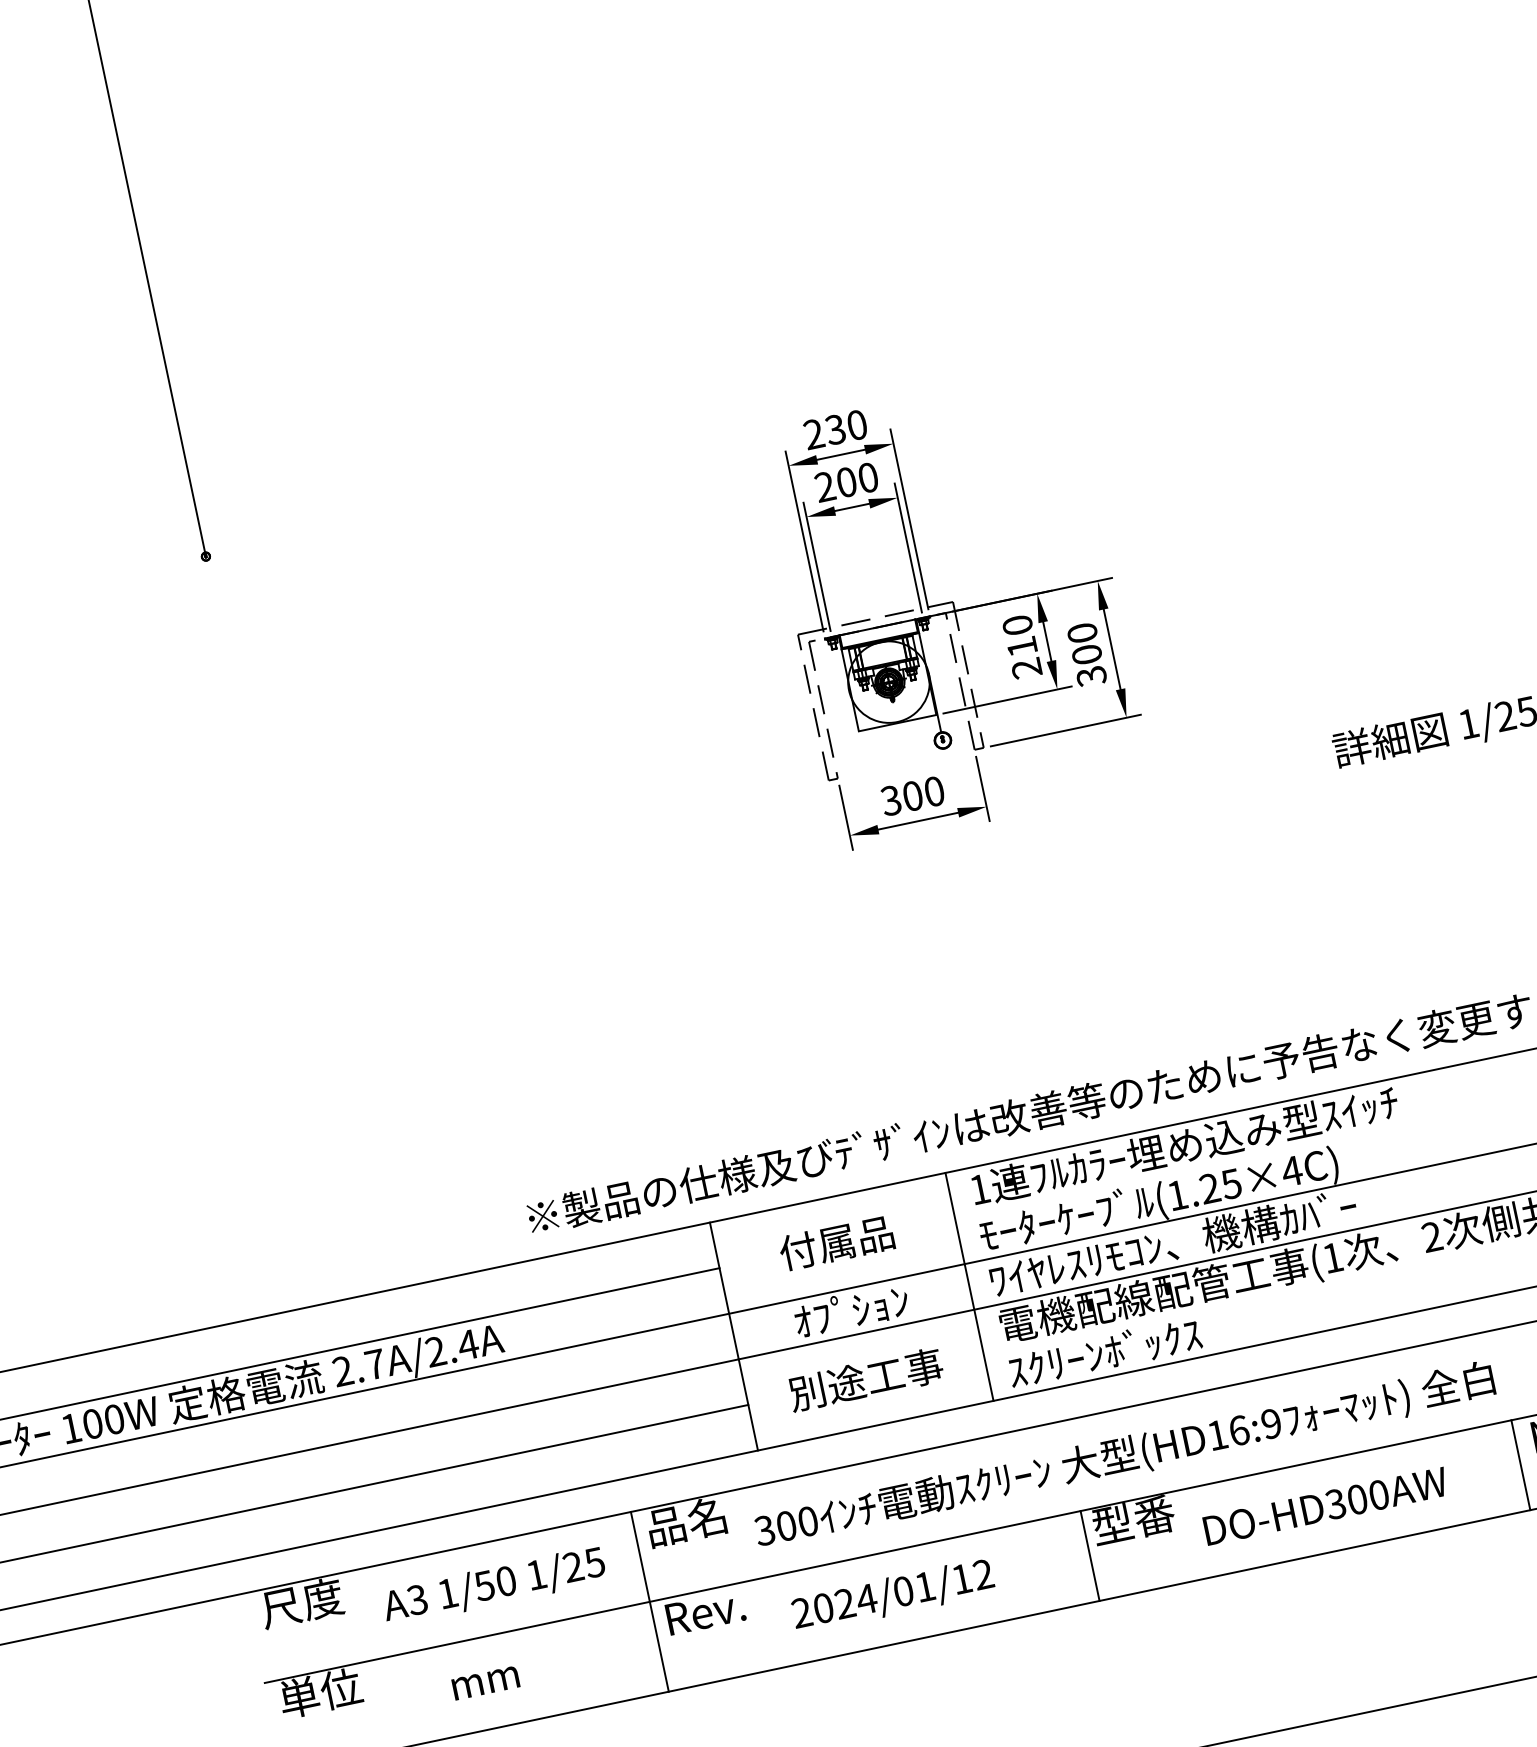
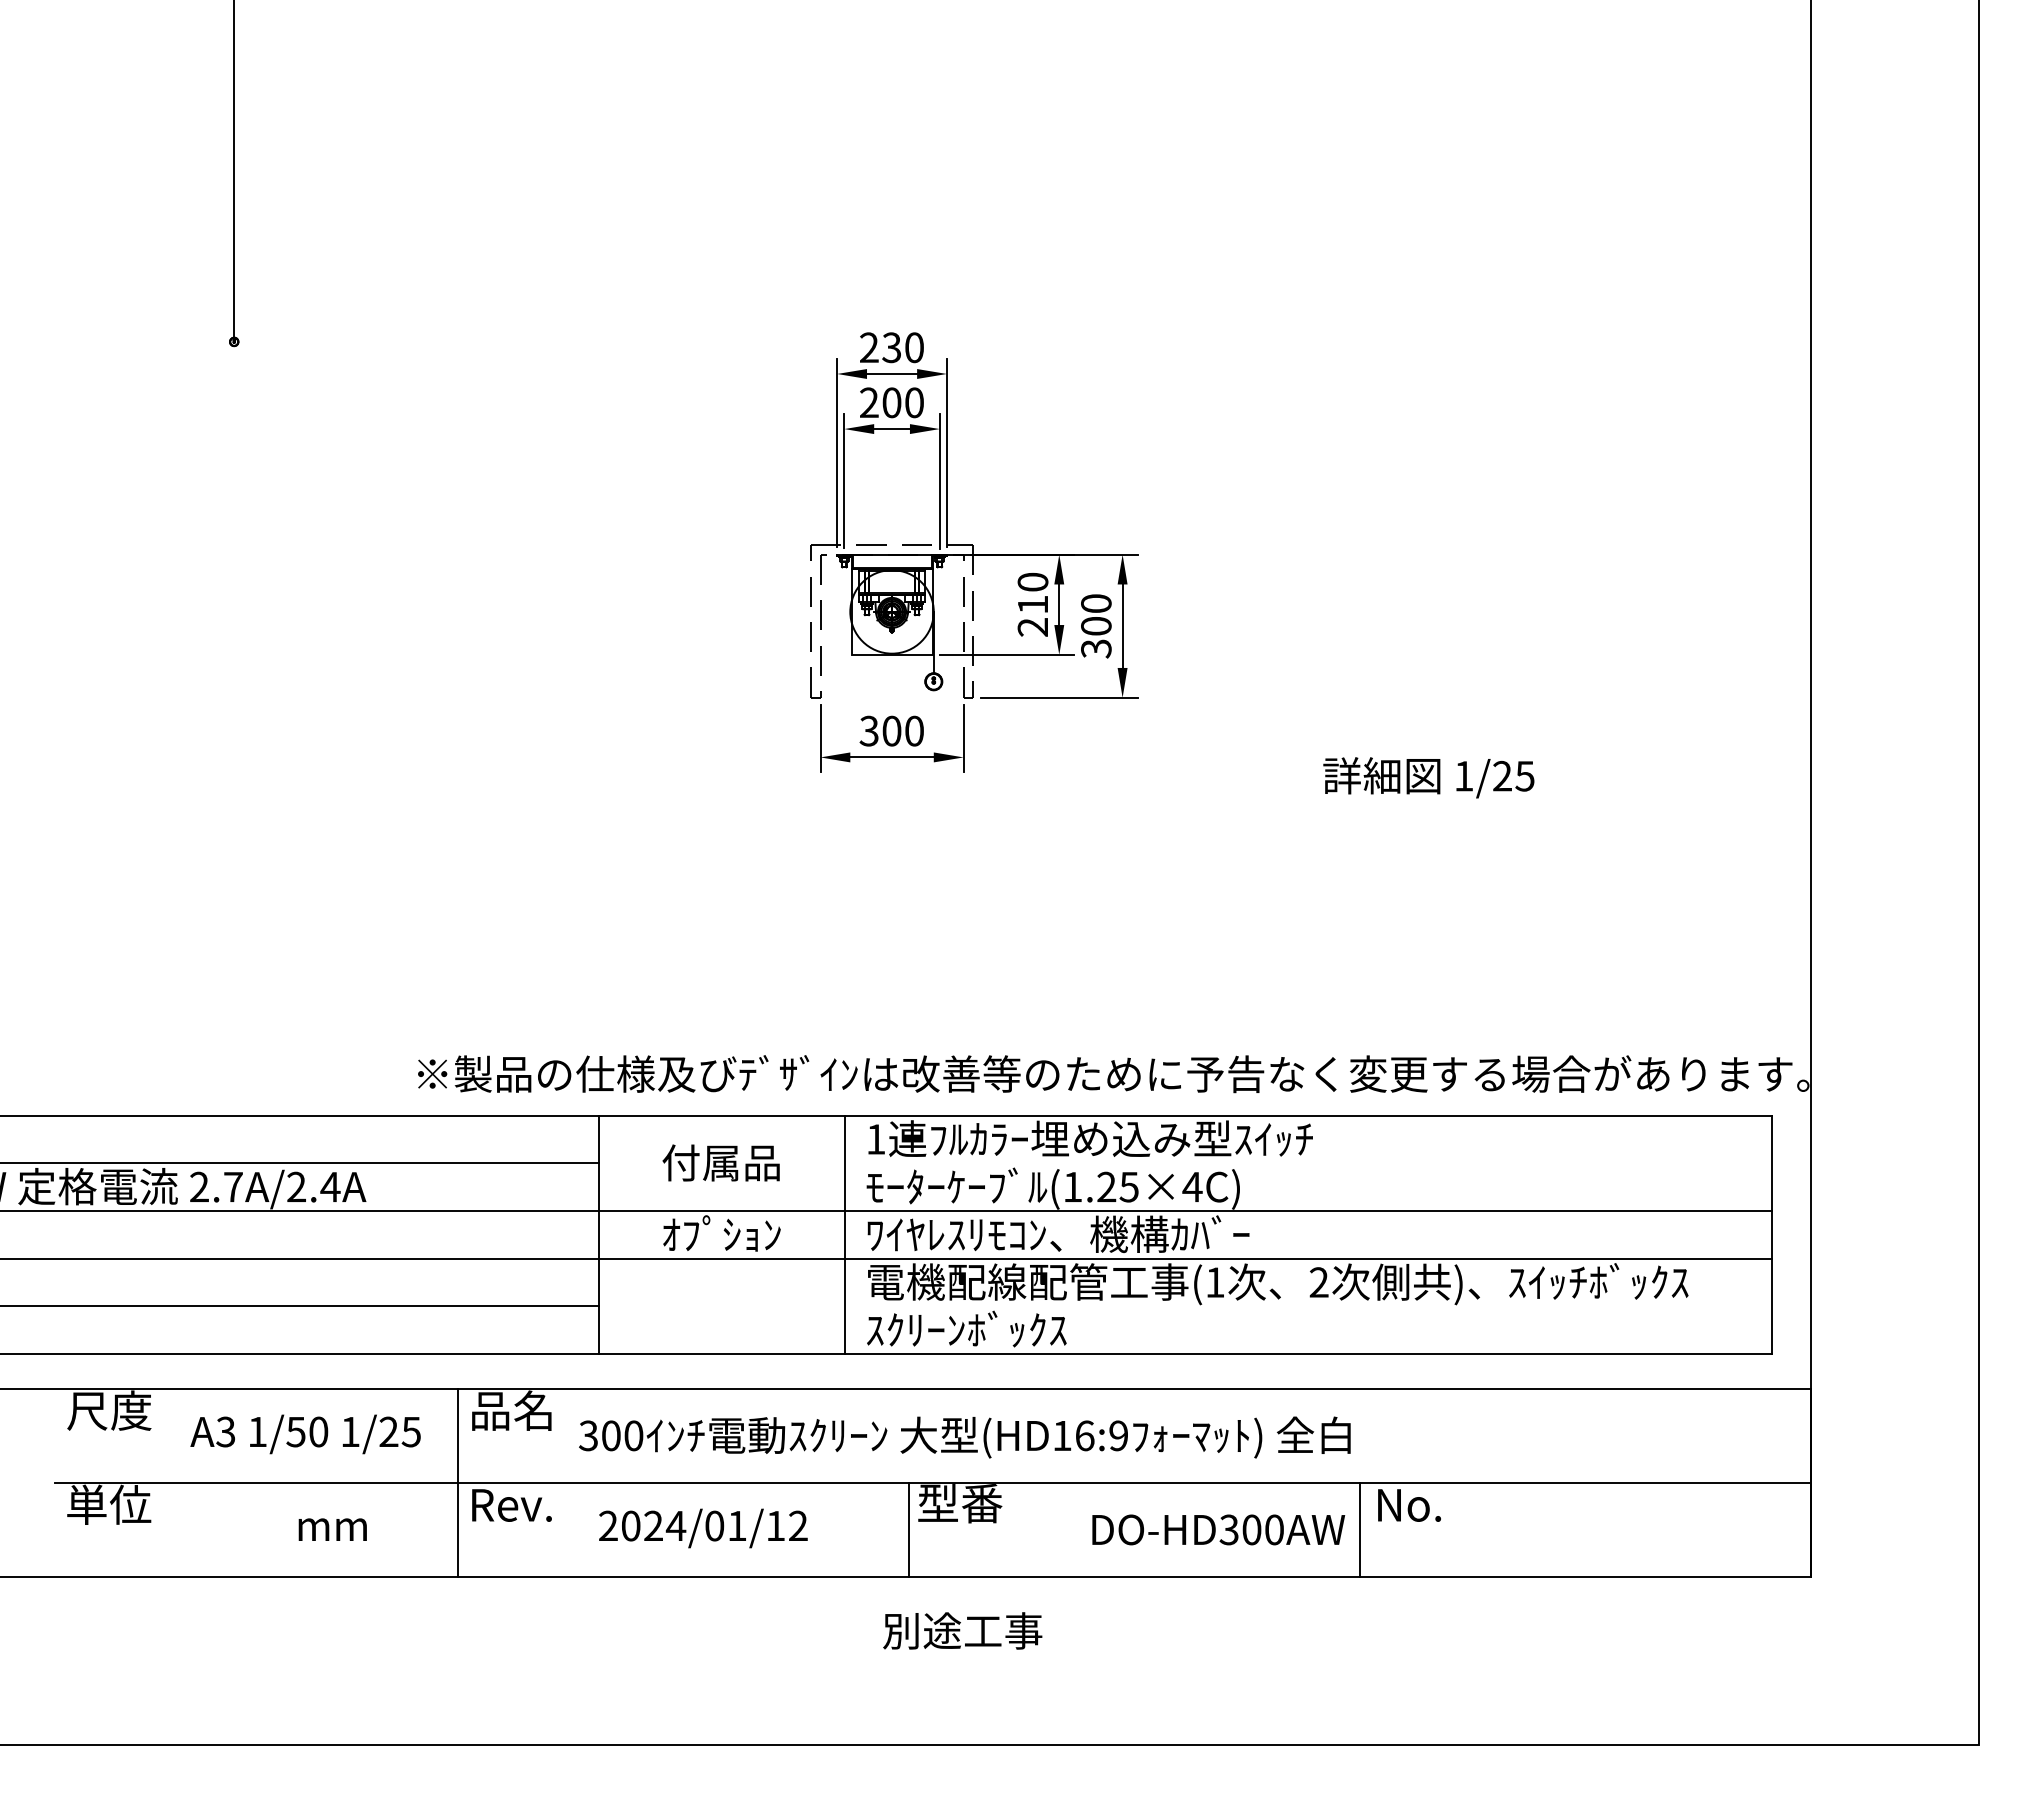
text: (865, 1379) -> (962, 1630), moved
text: (1325, 1505) -> (1218, 1529), moved
text: (485, 1682) -> (332, 1529), moved

